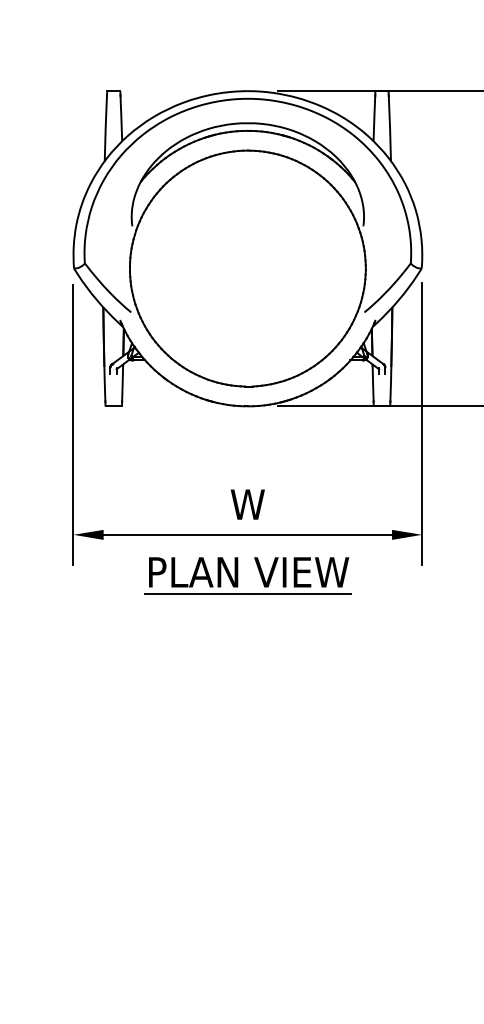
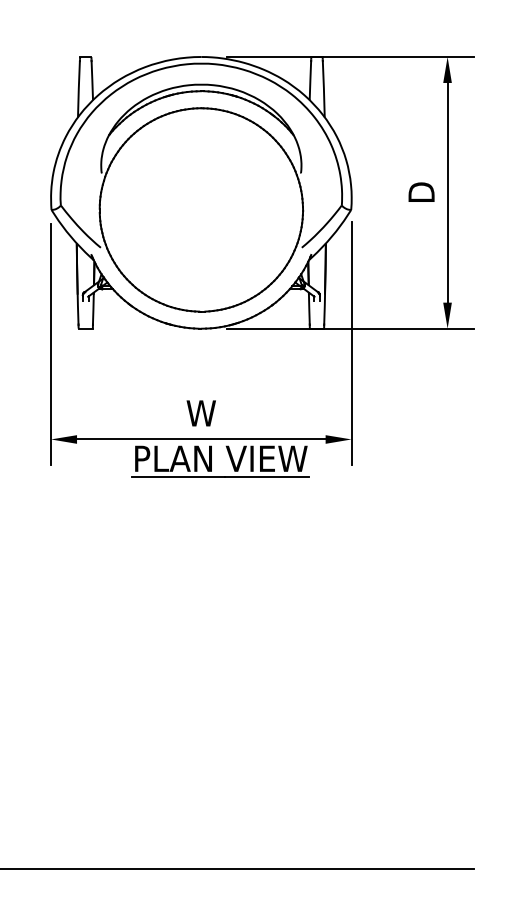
part: (237, 575) -> (211, 461), moved

